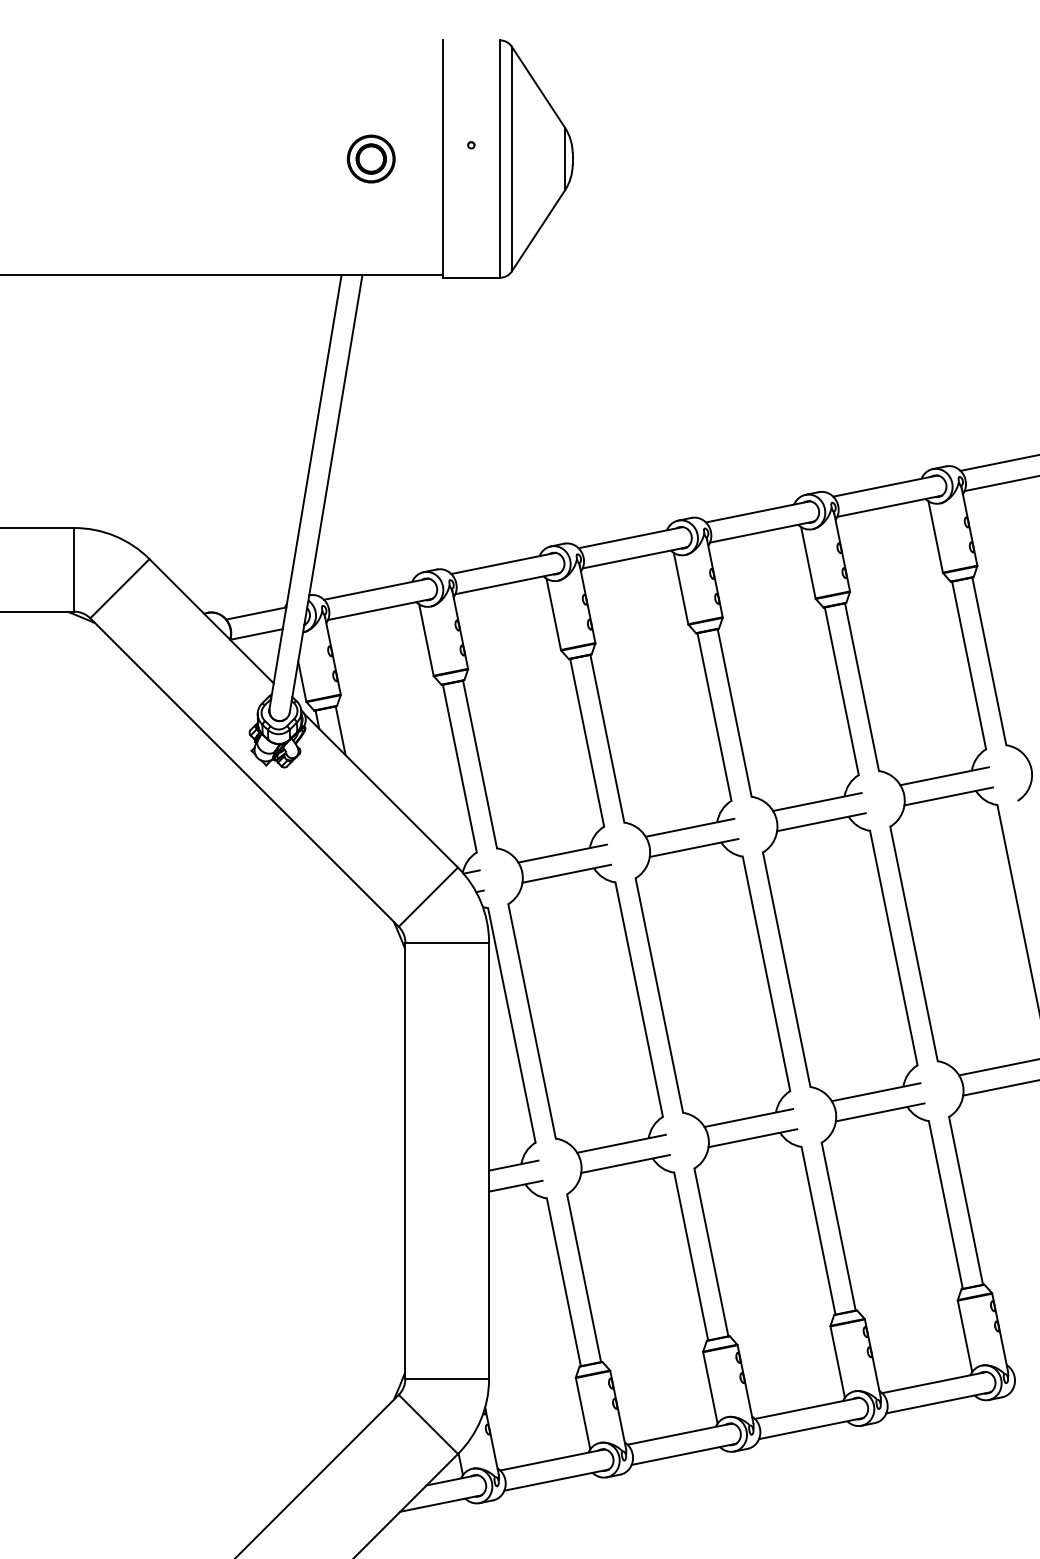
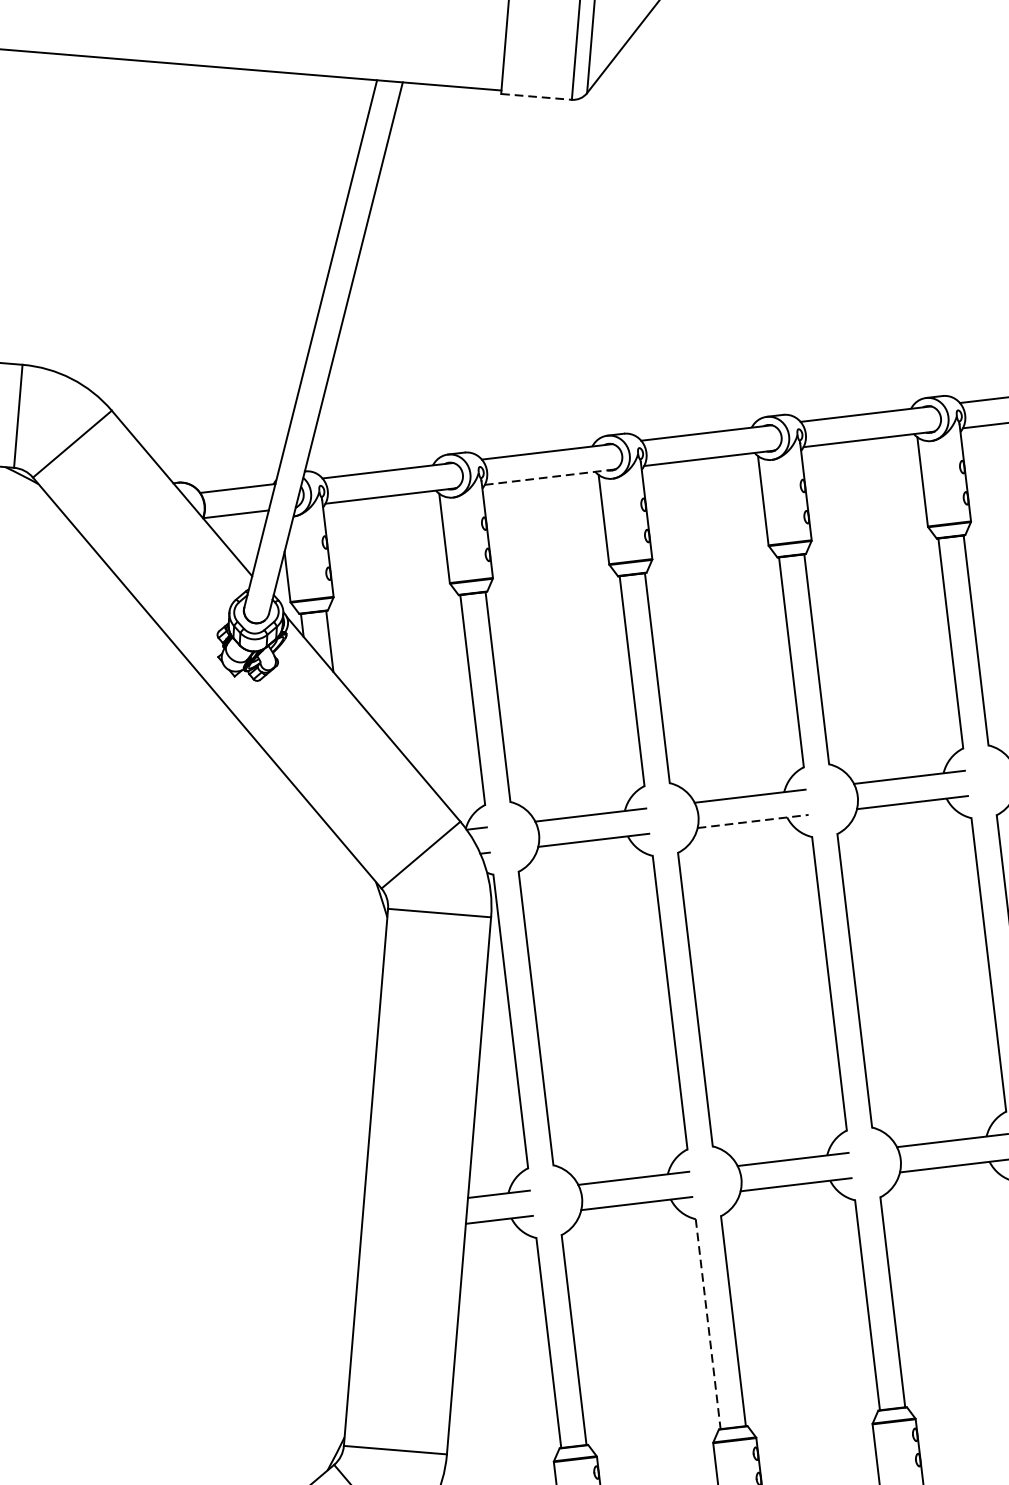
line: (471, 277) -> (536, 96), solid -> dashed
line: (507, 583) -> (550, 476), solid -> dashed
line: (694, 847) -> (753, 820), solid -> dashed
line: (691, 1256) -> (708, 1324), solid -> dashed

